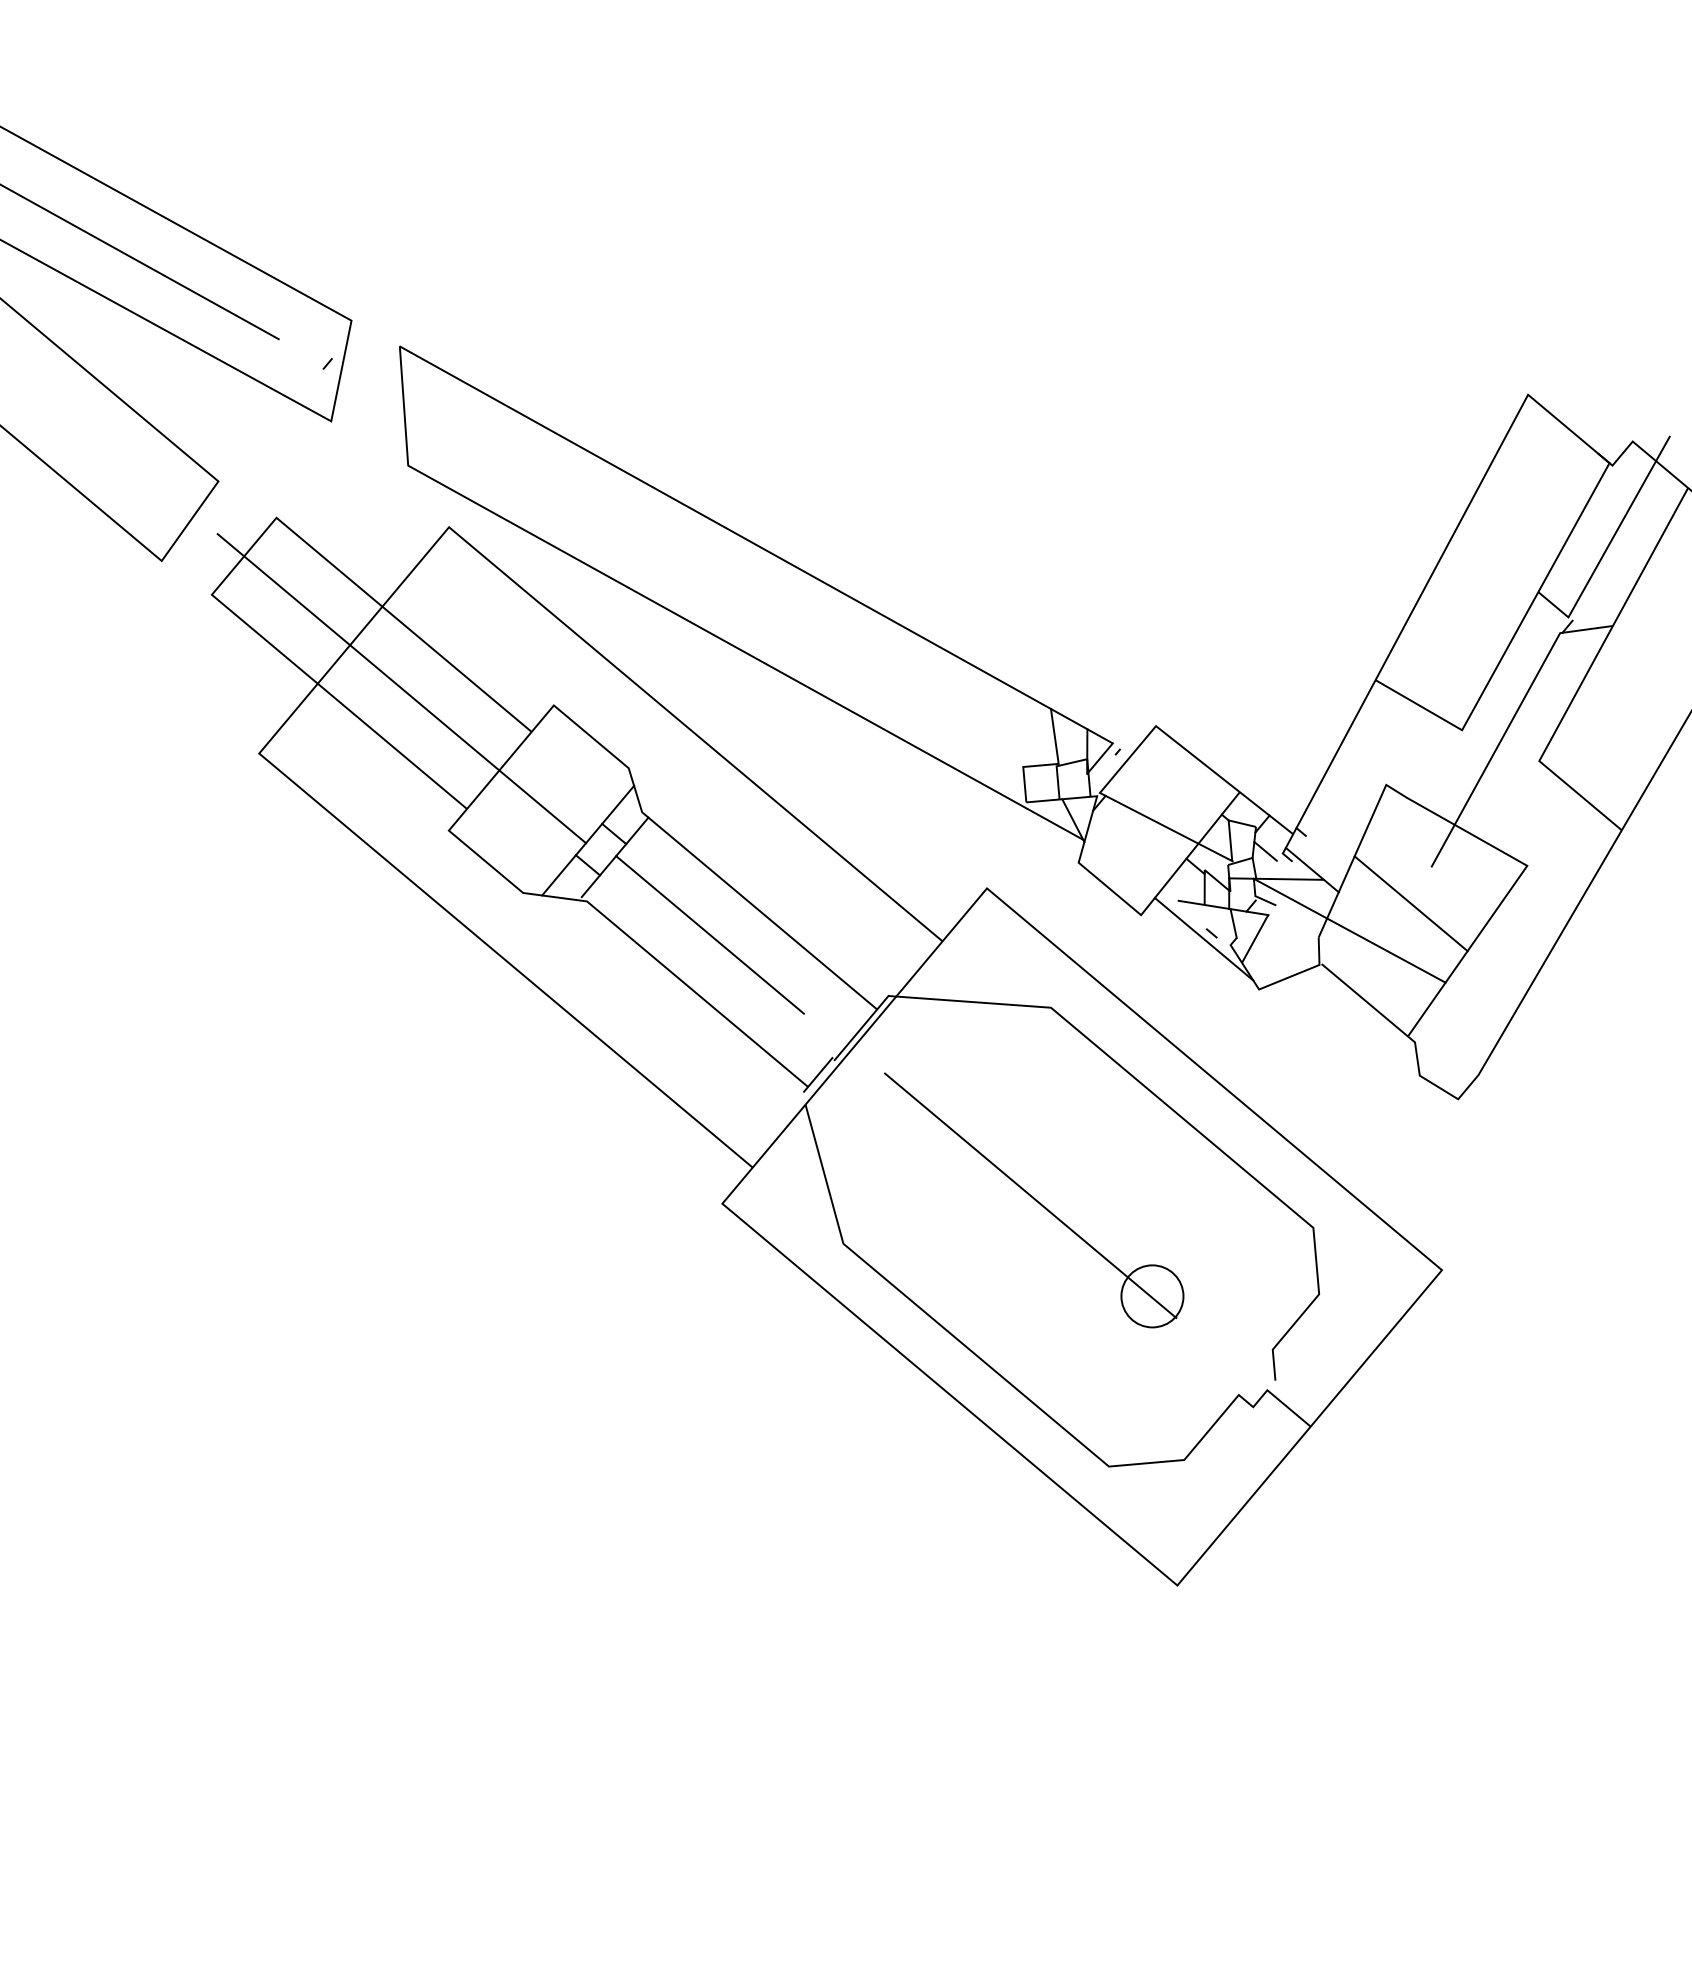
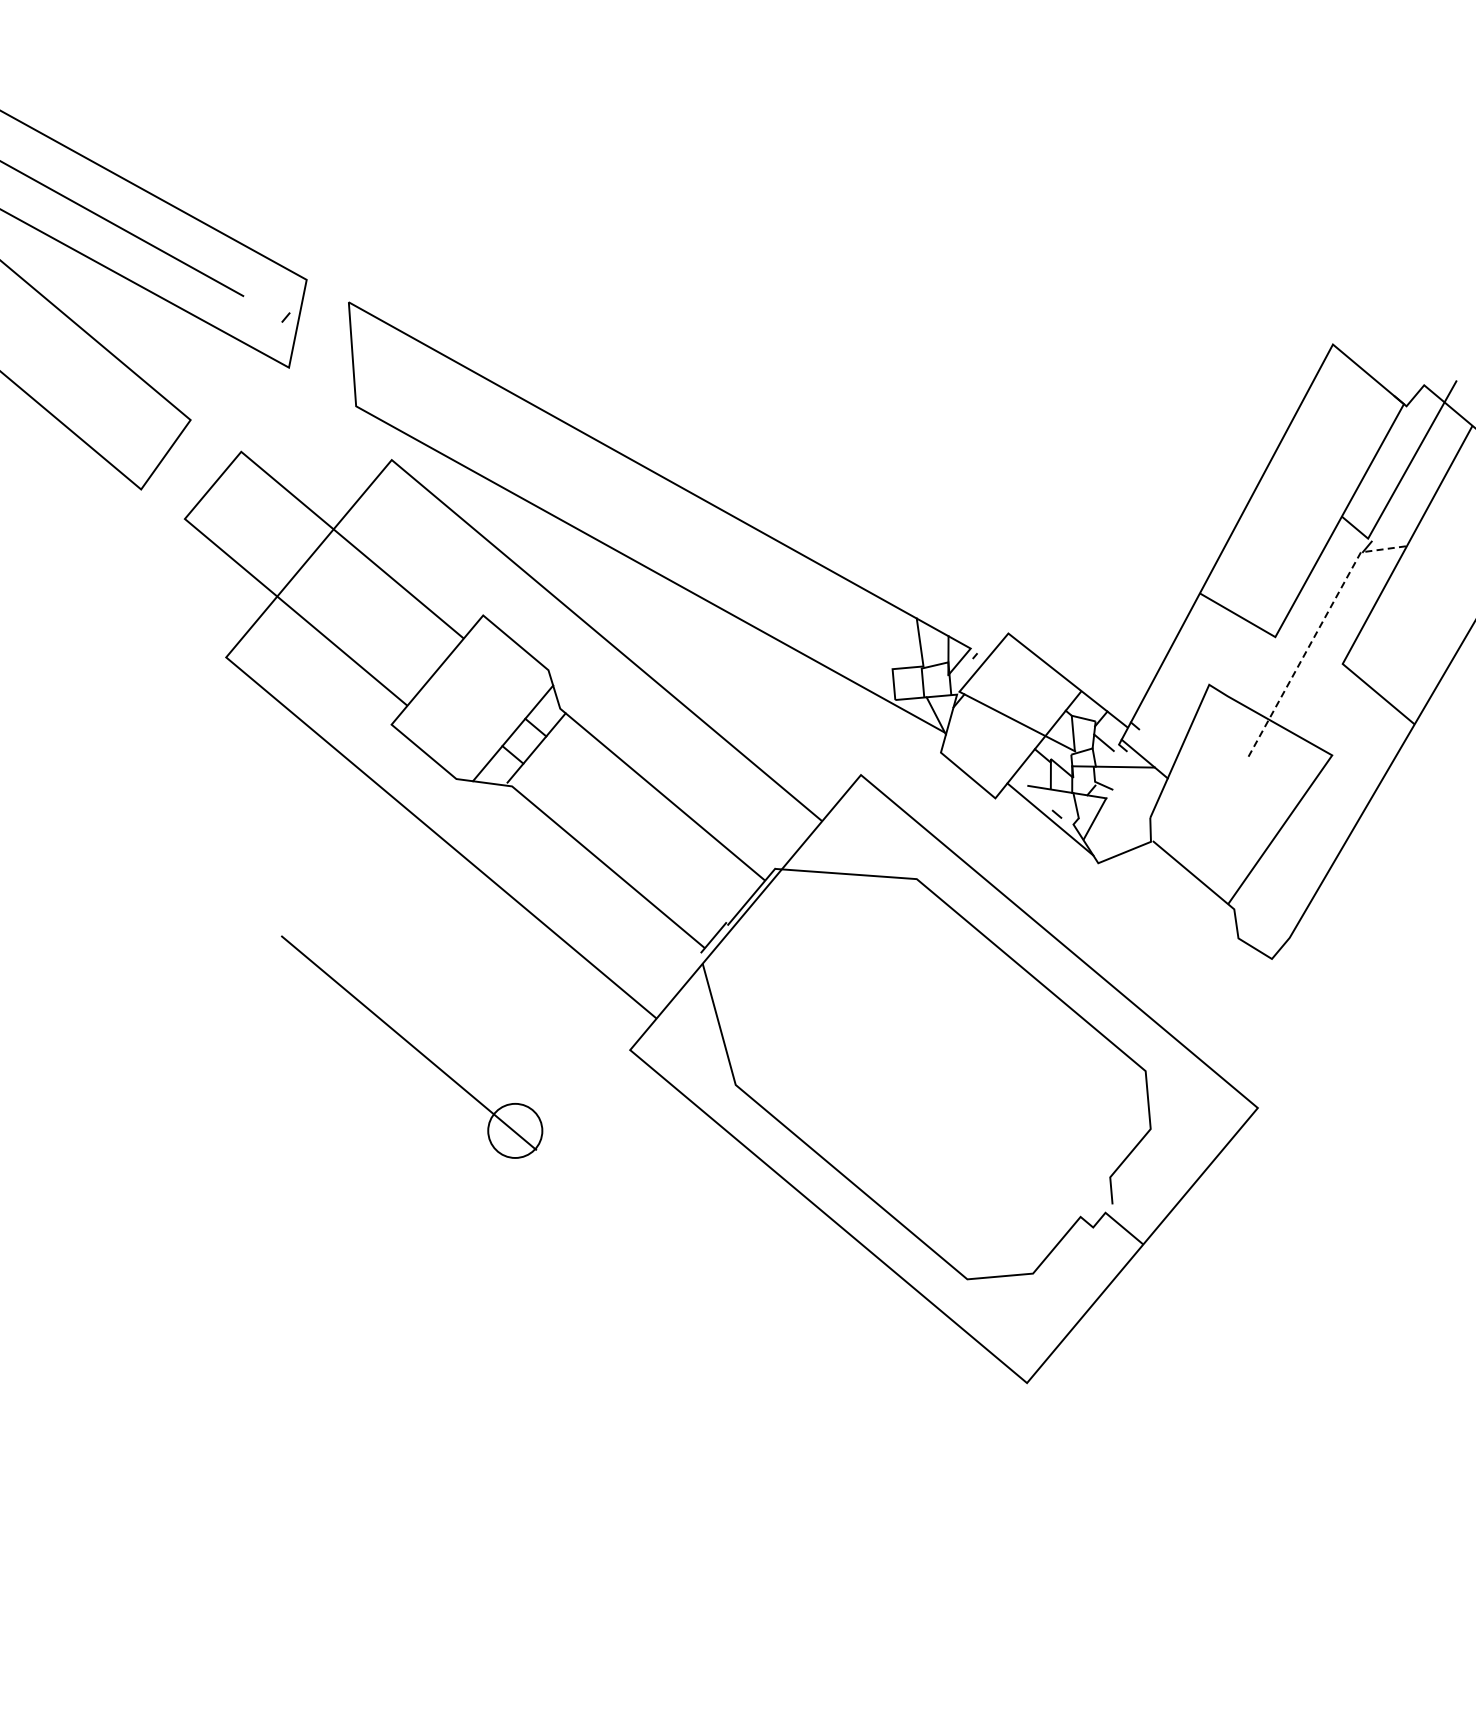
line: (401, 688) -> (350, 600), removed
line: (1509, 726) -> (1316, 633), solid -> dashed
line: (1410, 903) -> (1230, 788), removed
line: (1349, 930) -> (1177, 811), removed
line: (710, 934) -> (619, 815), removed
part: (1034, 1199) -> (412, 1046), moved

